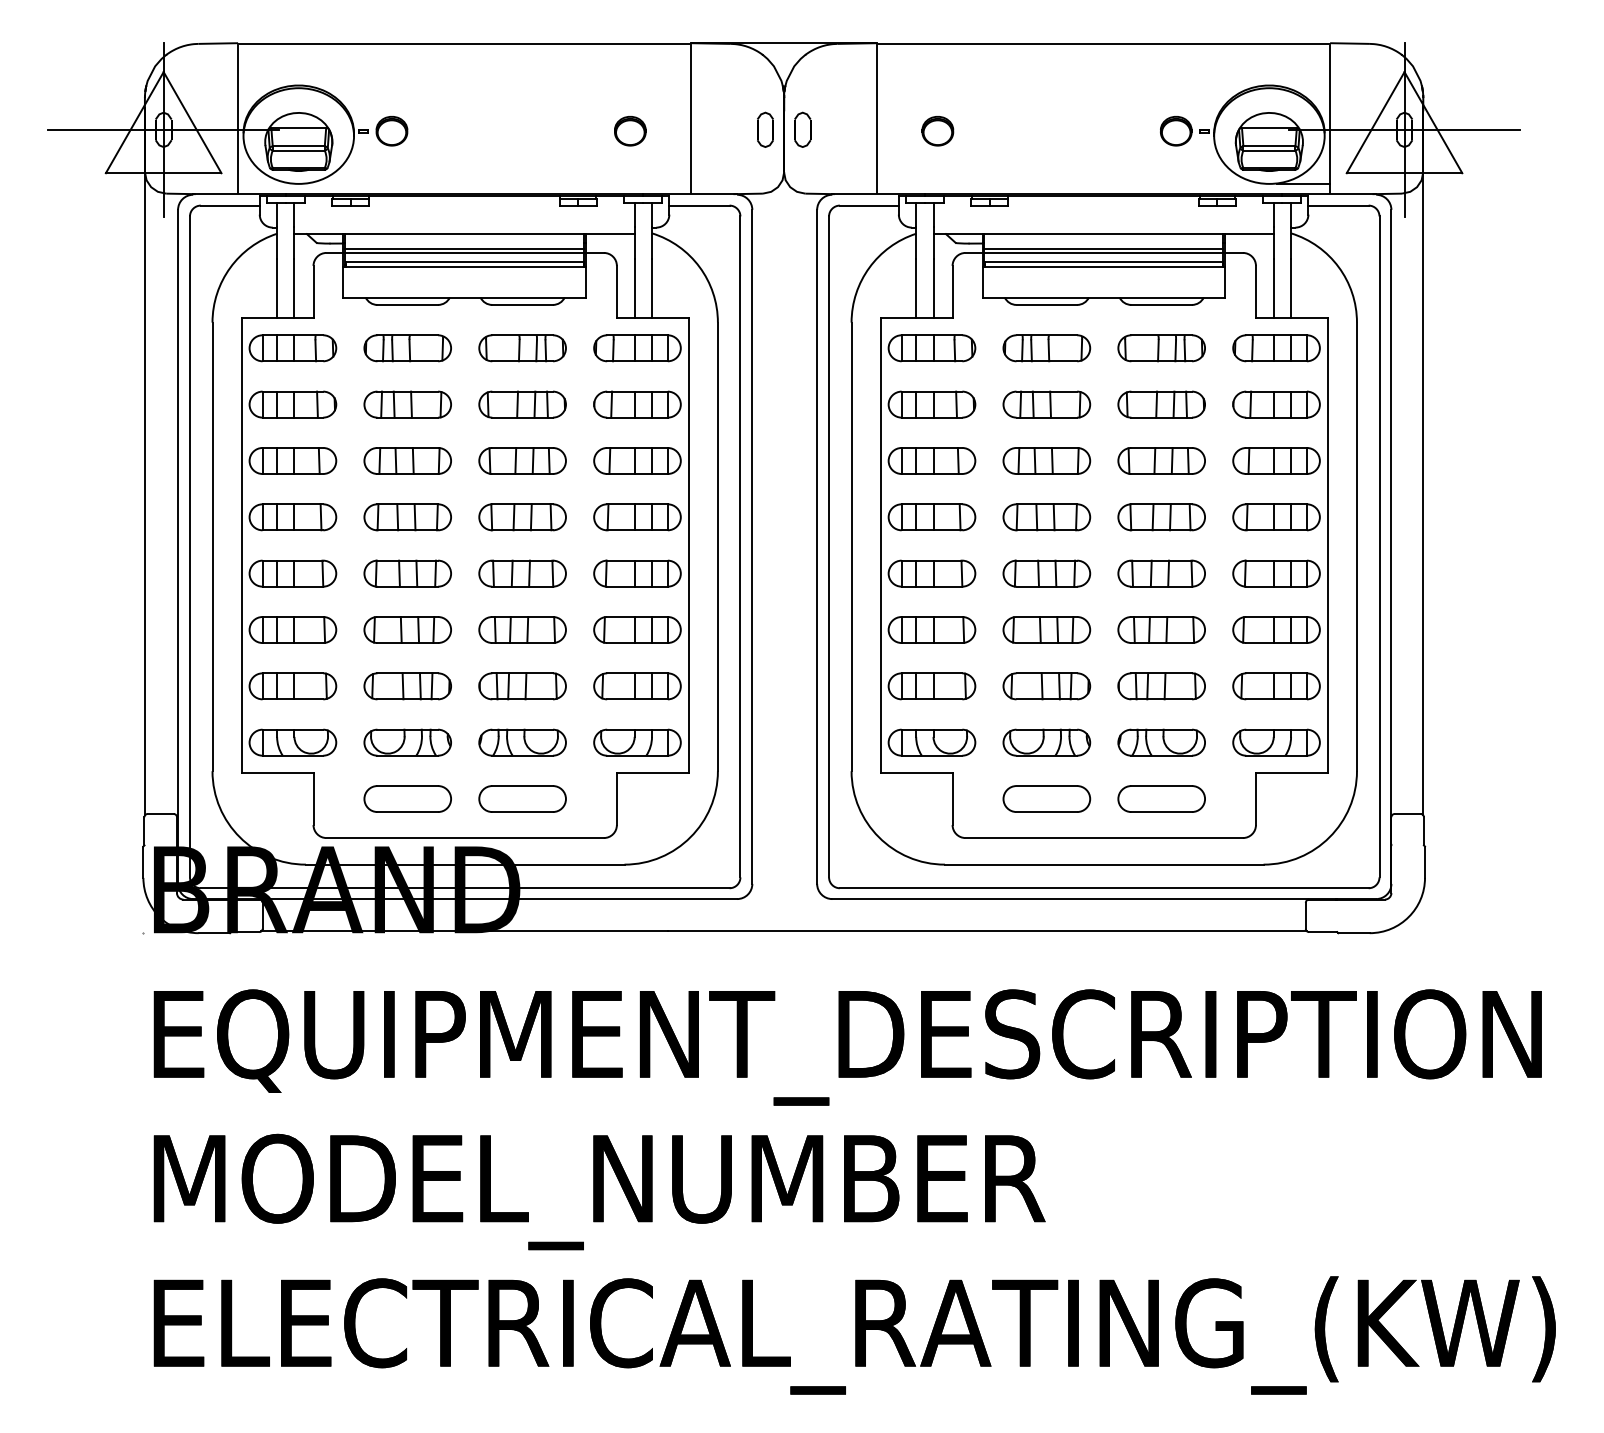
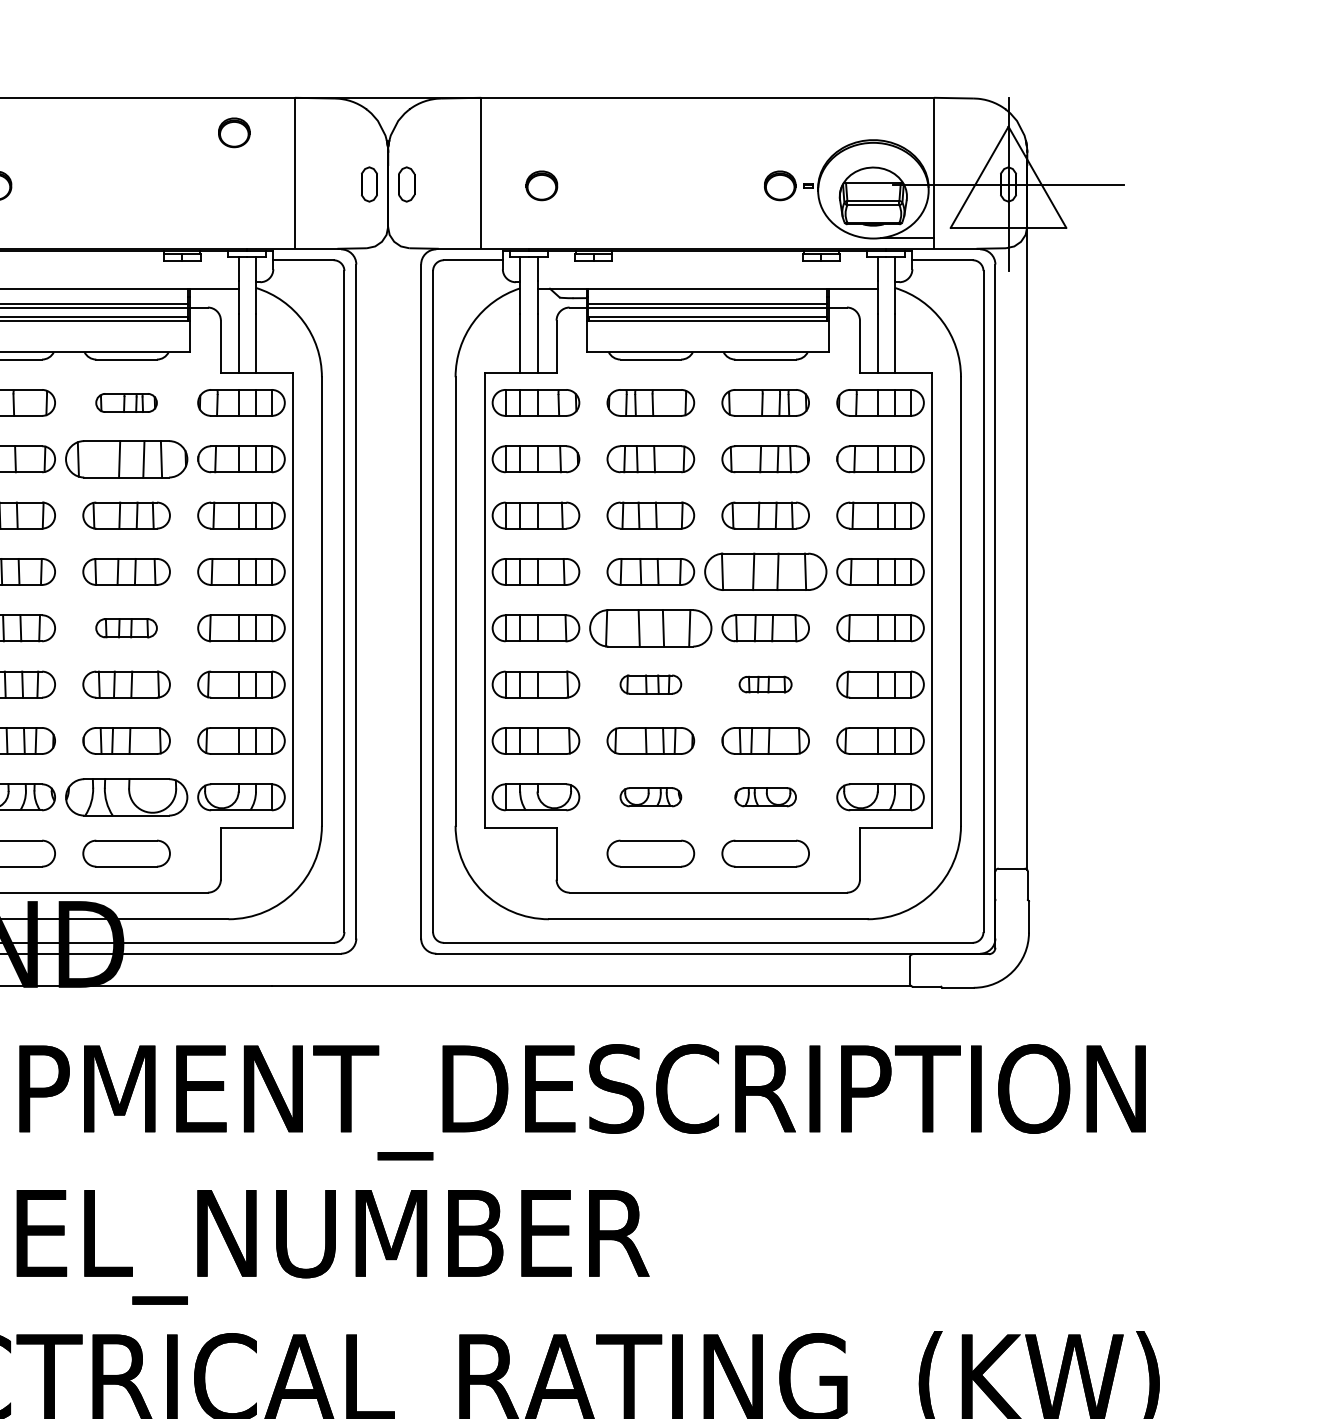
part: (630, 131) -> (234, 133), moved
part: (522, 348) -> (126, 403), size x0.7
part: (522, 404) -> (126, 459), size x1.4
part: (1161, 517) -> (765, 572), size x1.4
part: (522, 573) -> (126, 628), size x0.7
part: (1046, 573) -> (650, 628), size x1.4
part: (1046, 629) -> (650, 684), size x0.7
part: (1161, 629) -> (765, 684), size x0.6
part: (522, 742) -> (126, 797), size x1.4
part: (1046, 742) -> (650, 797), size x0.7
part: (1161, 742) -> (765, 797), size x0.7

